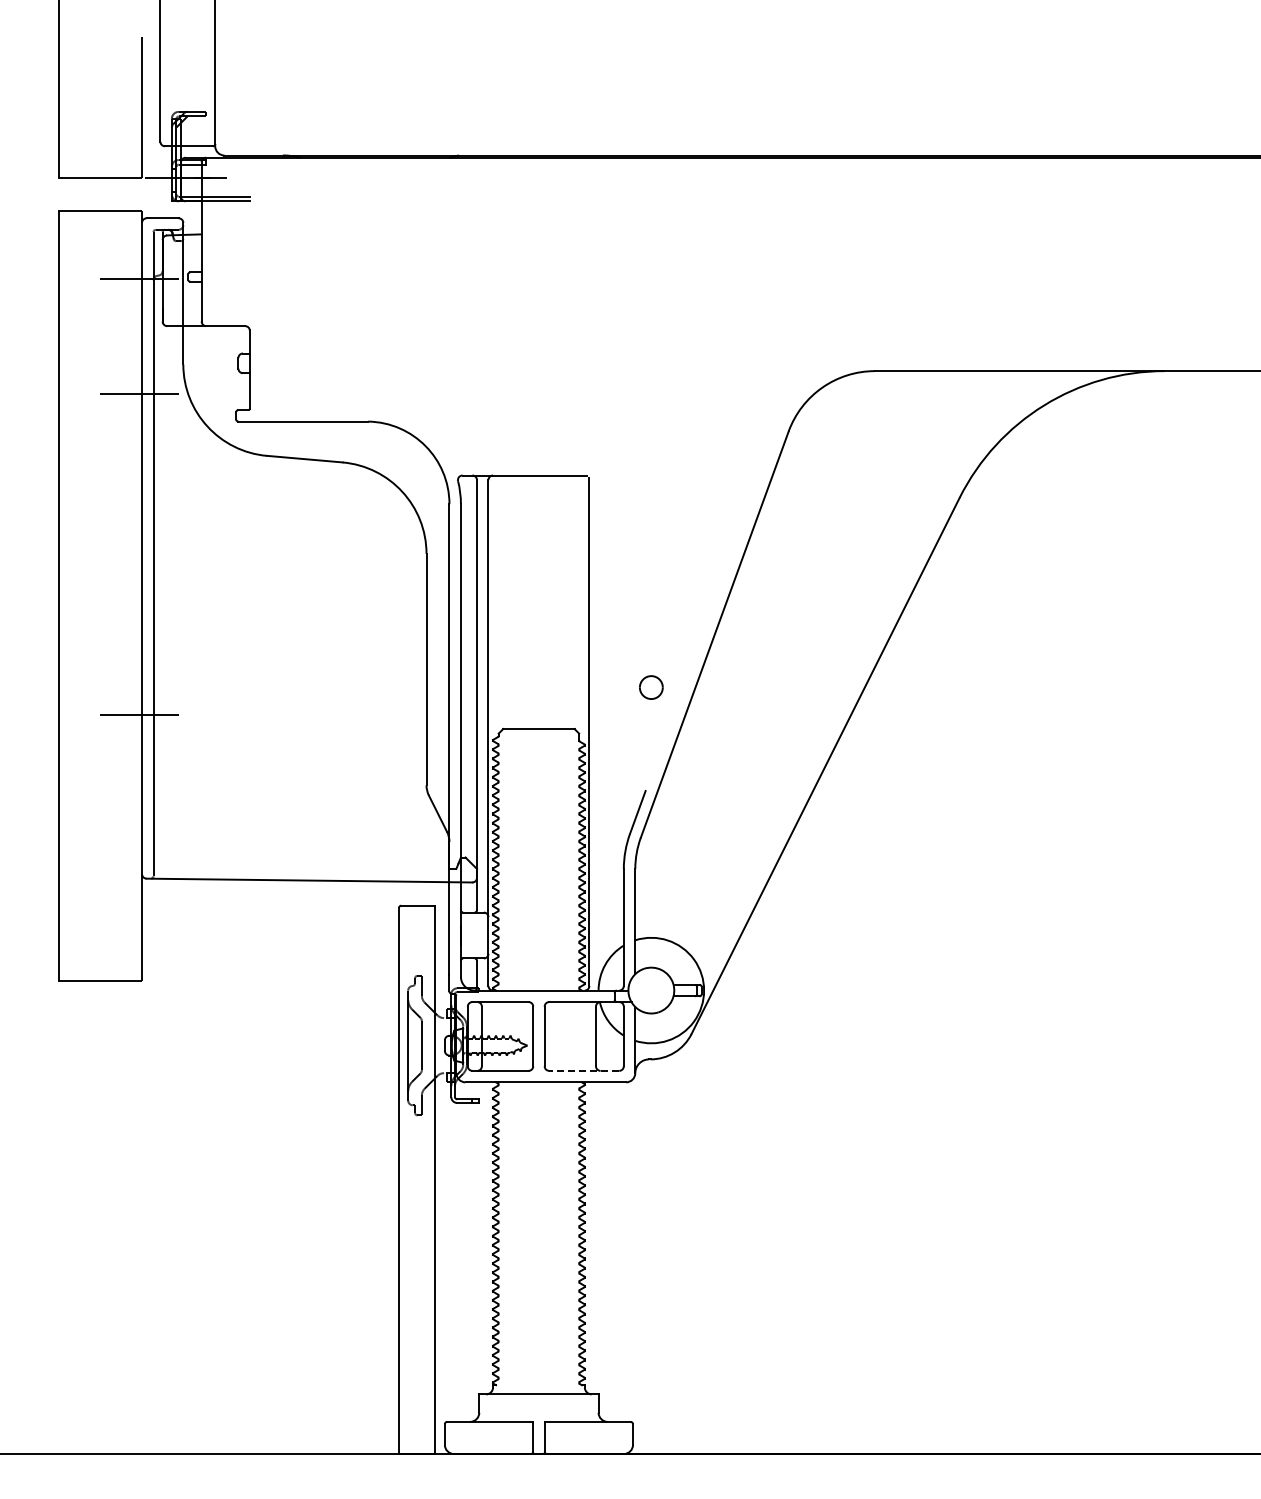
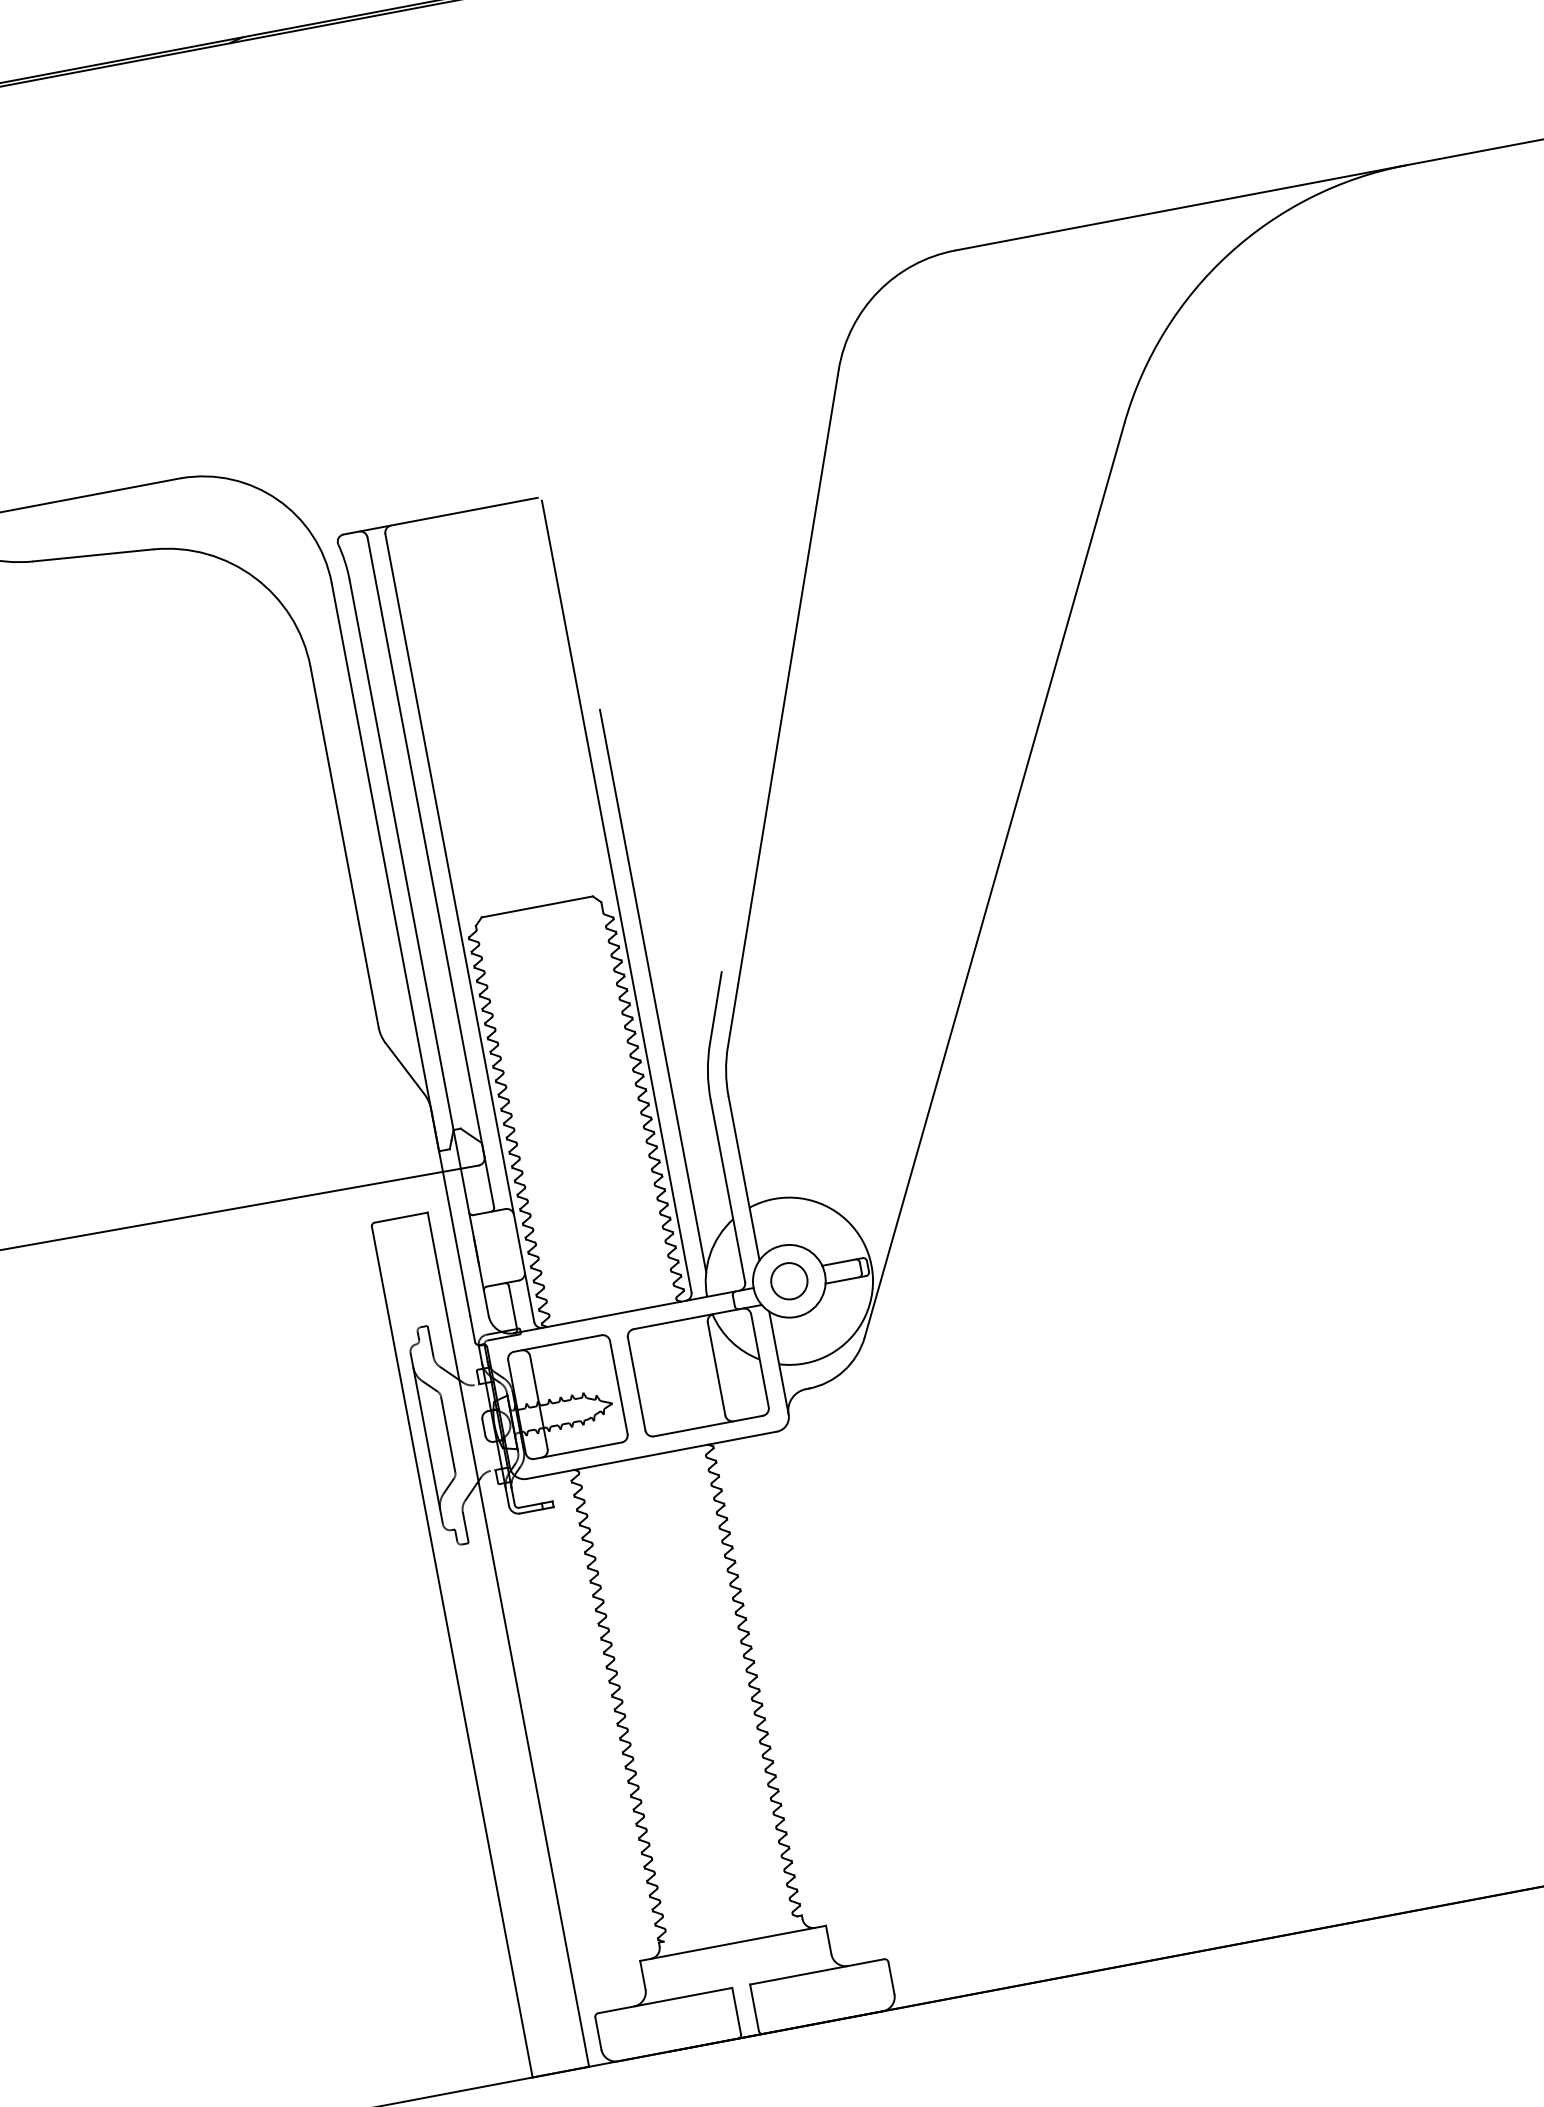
part: (651, 687) -> (789, 1281), moved
line: (600, 794) -> (652, 990), added
line: (584, 1070) -> (708, 1425), dashed -> solid

